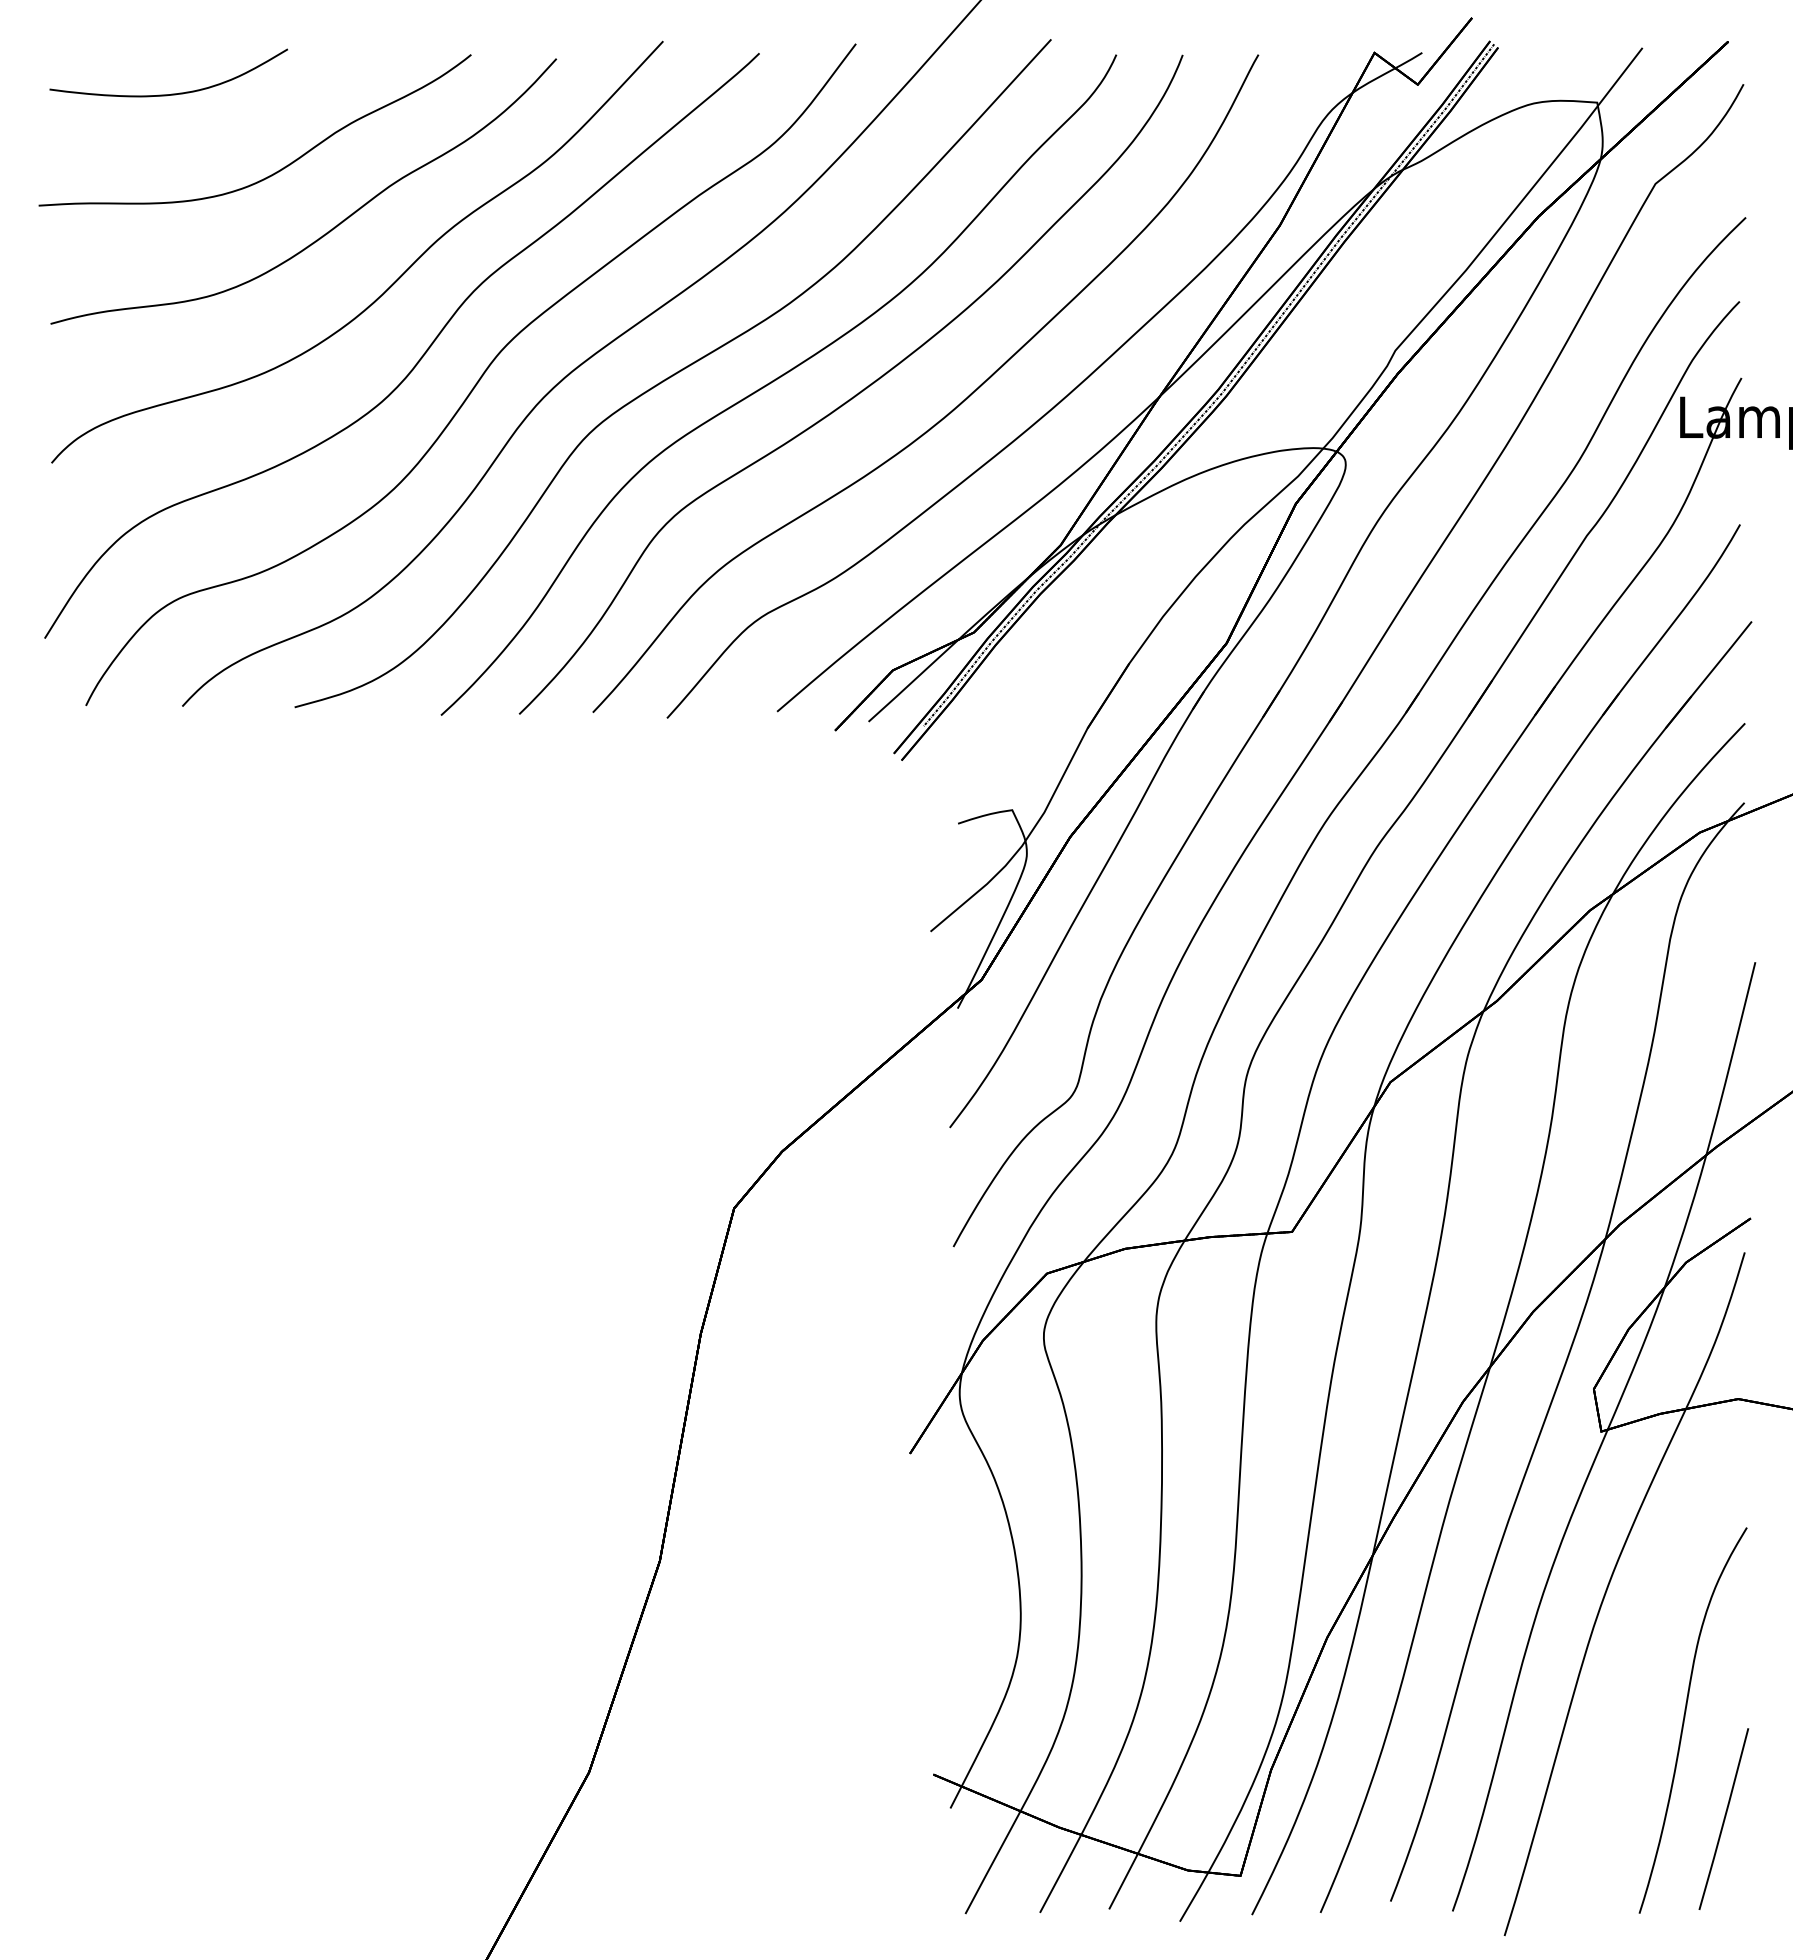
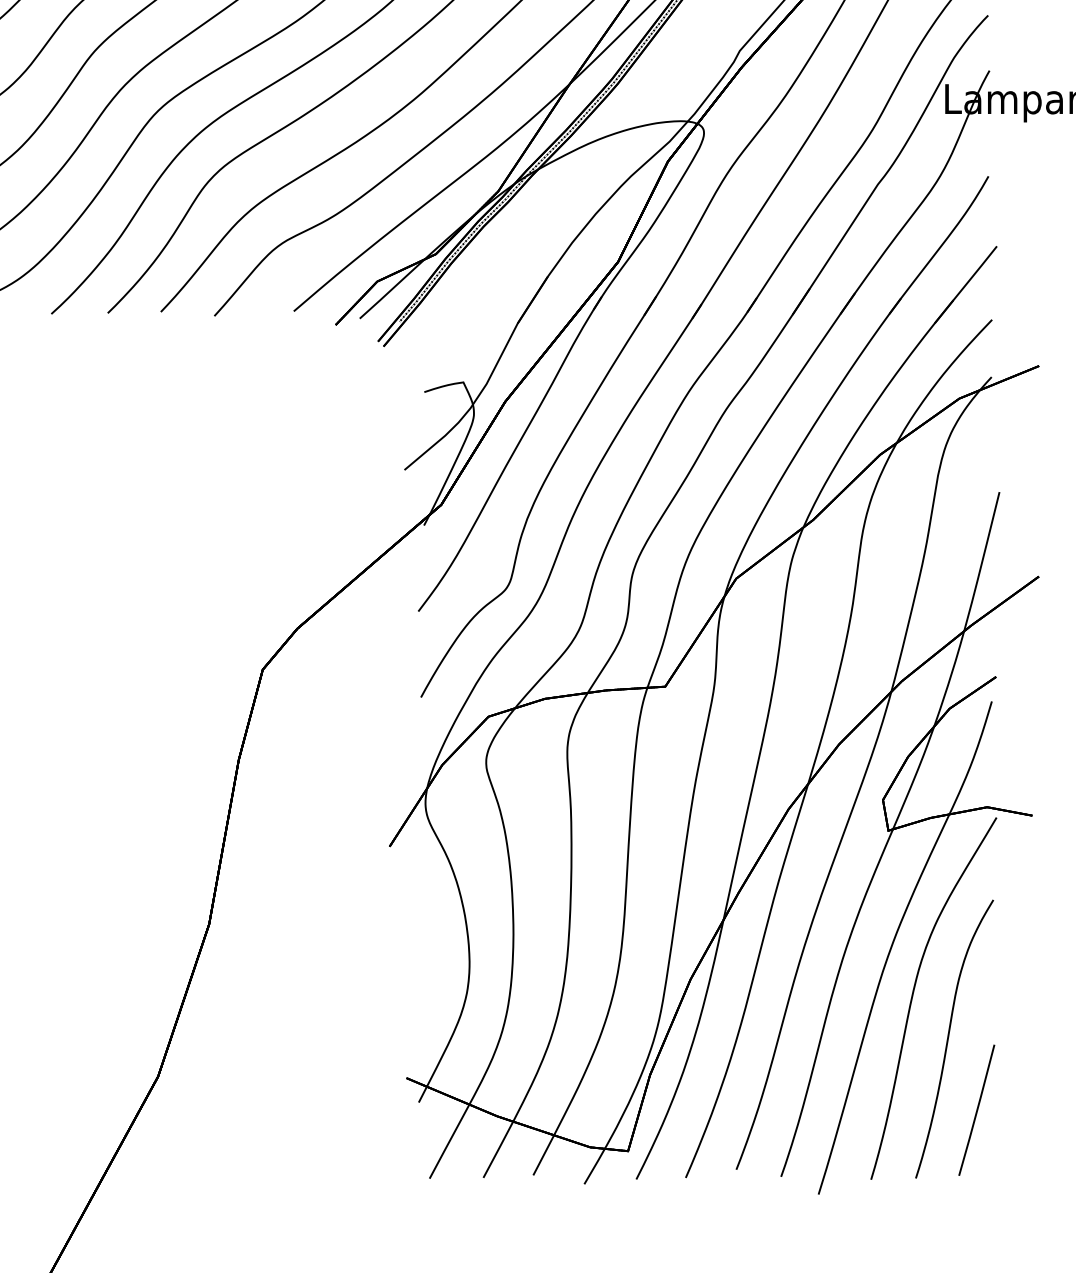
part: (1636, 1657) -> (913, 993), added

